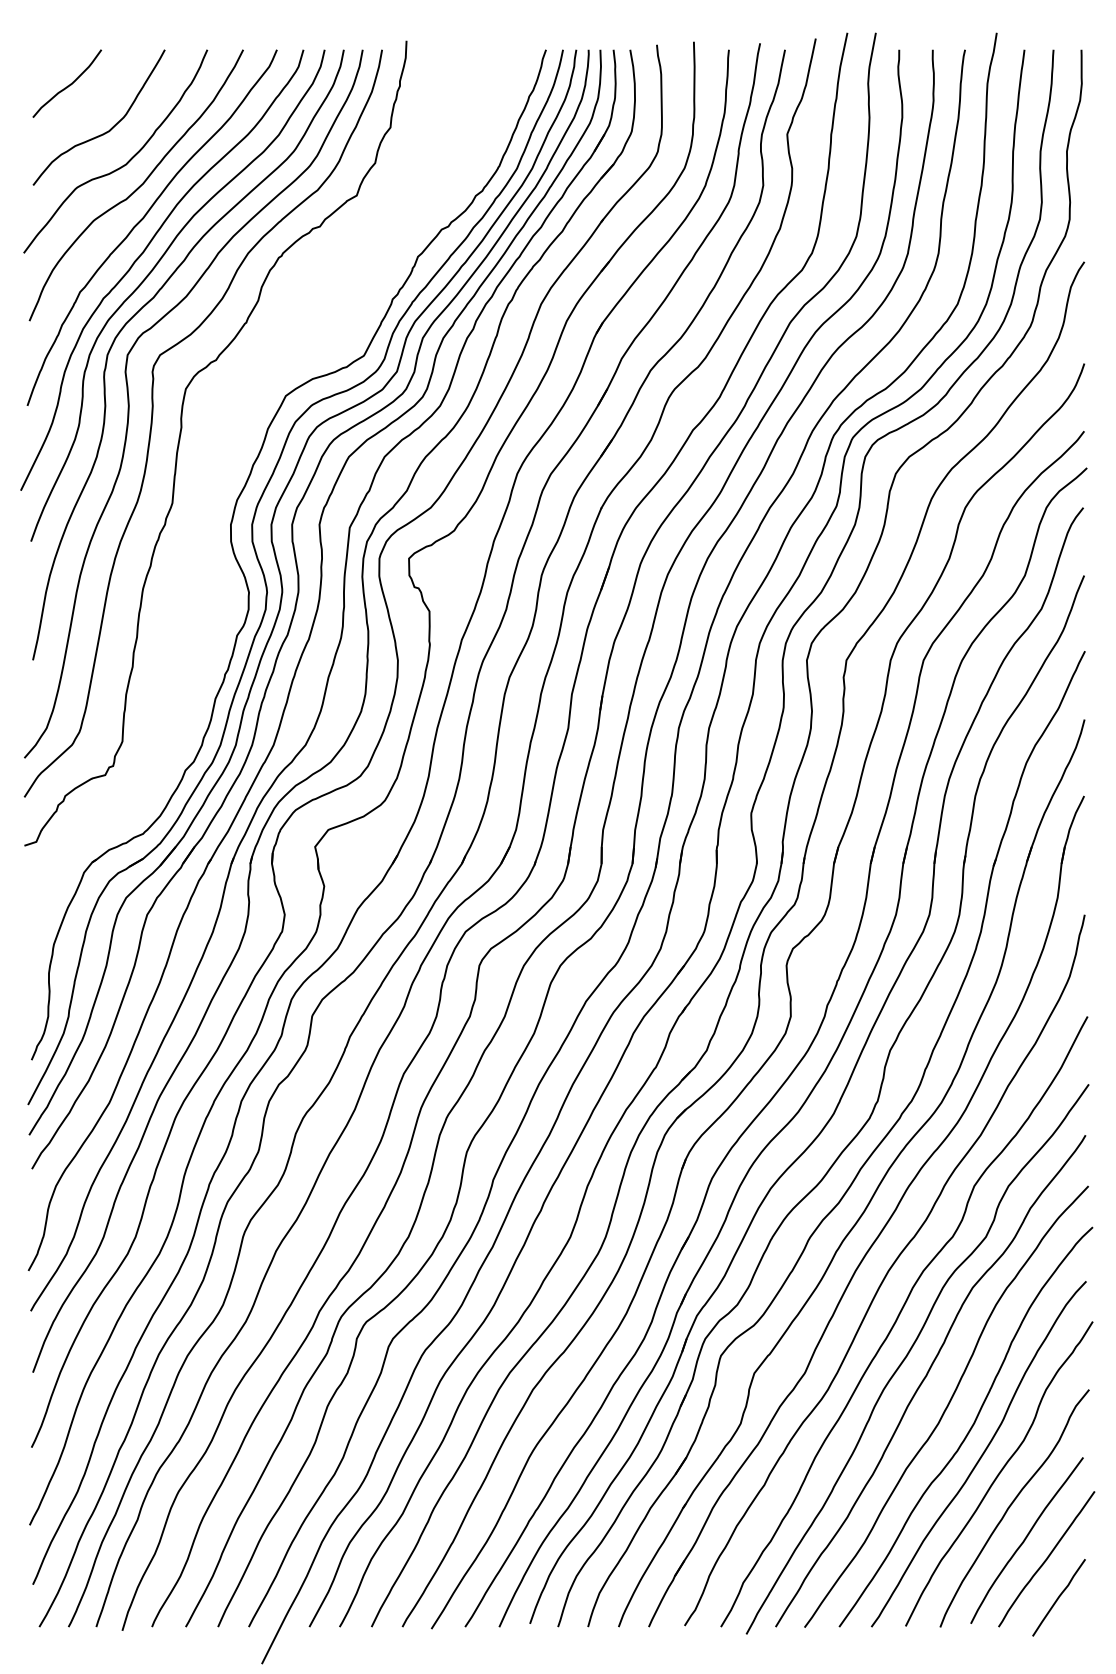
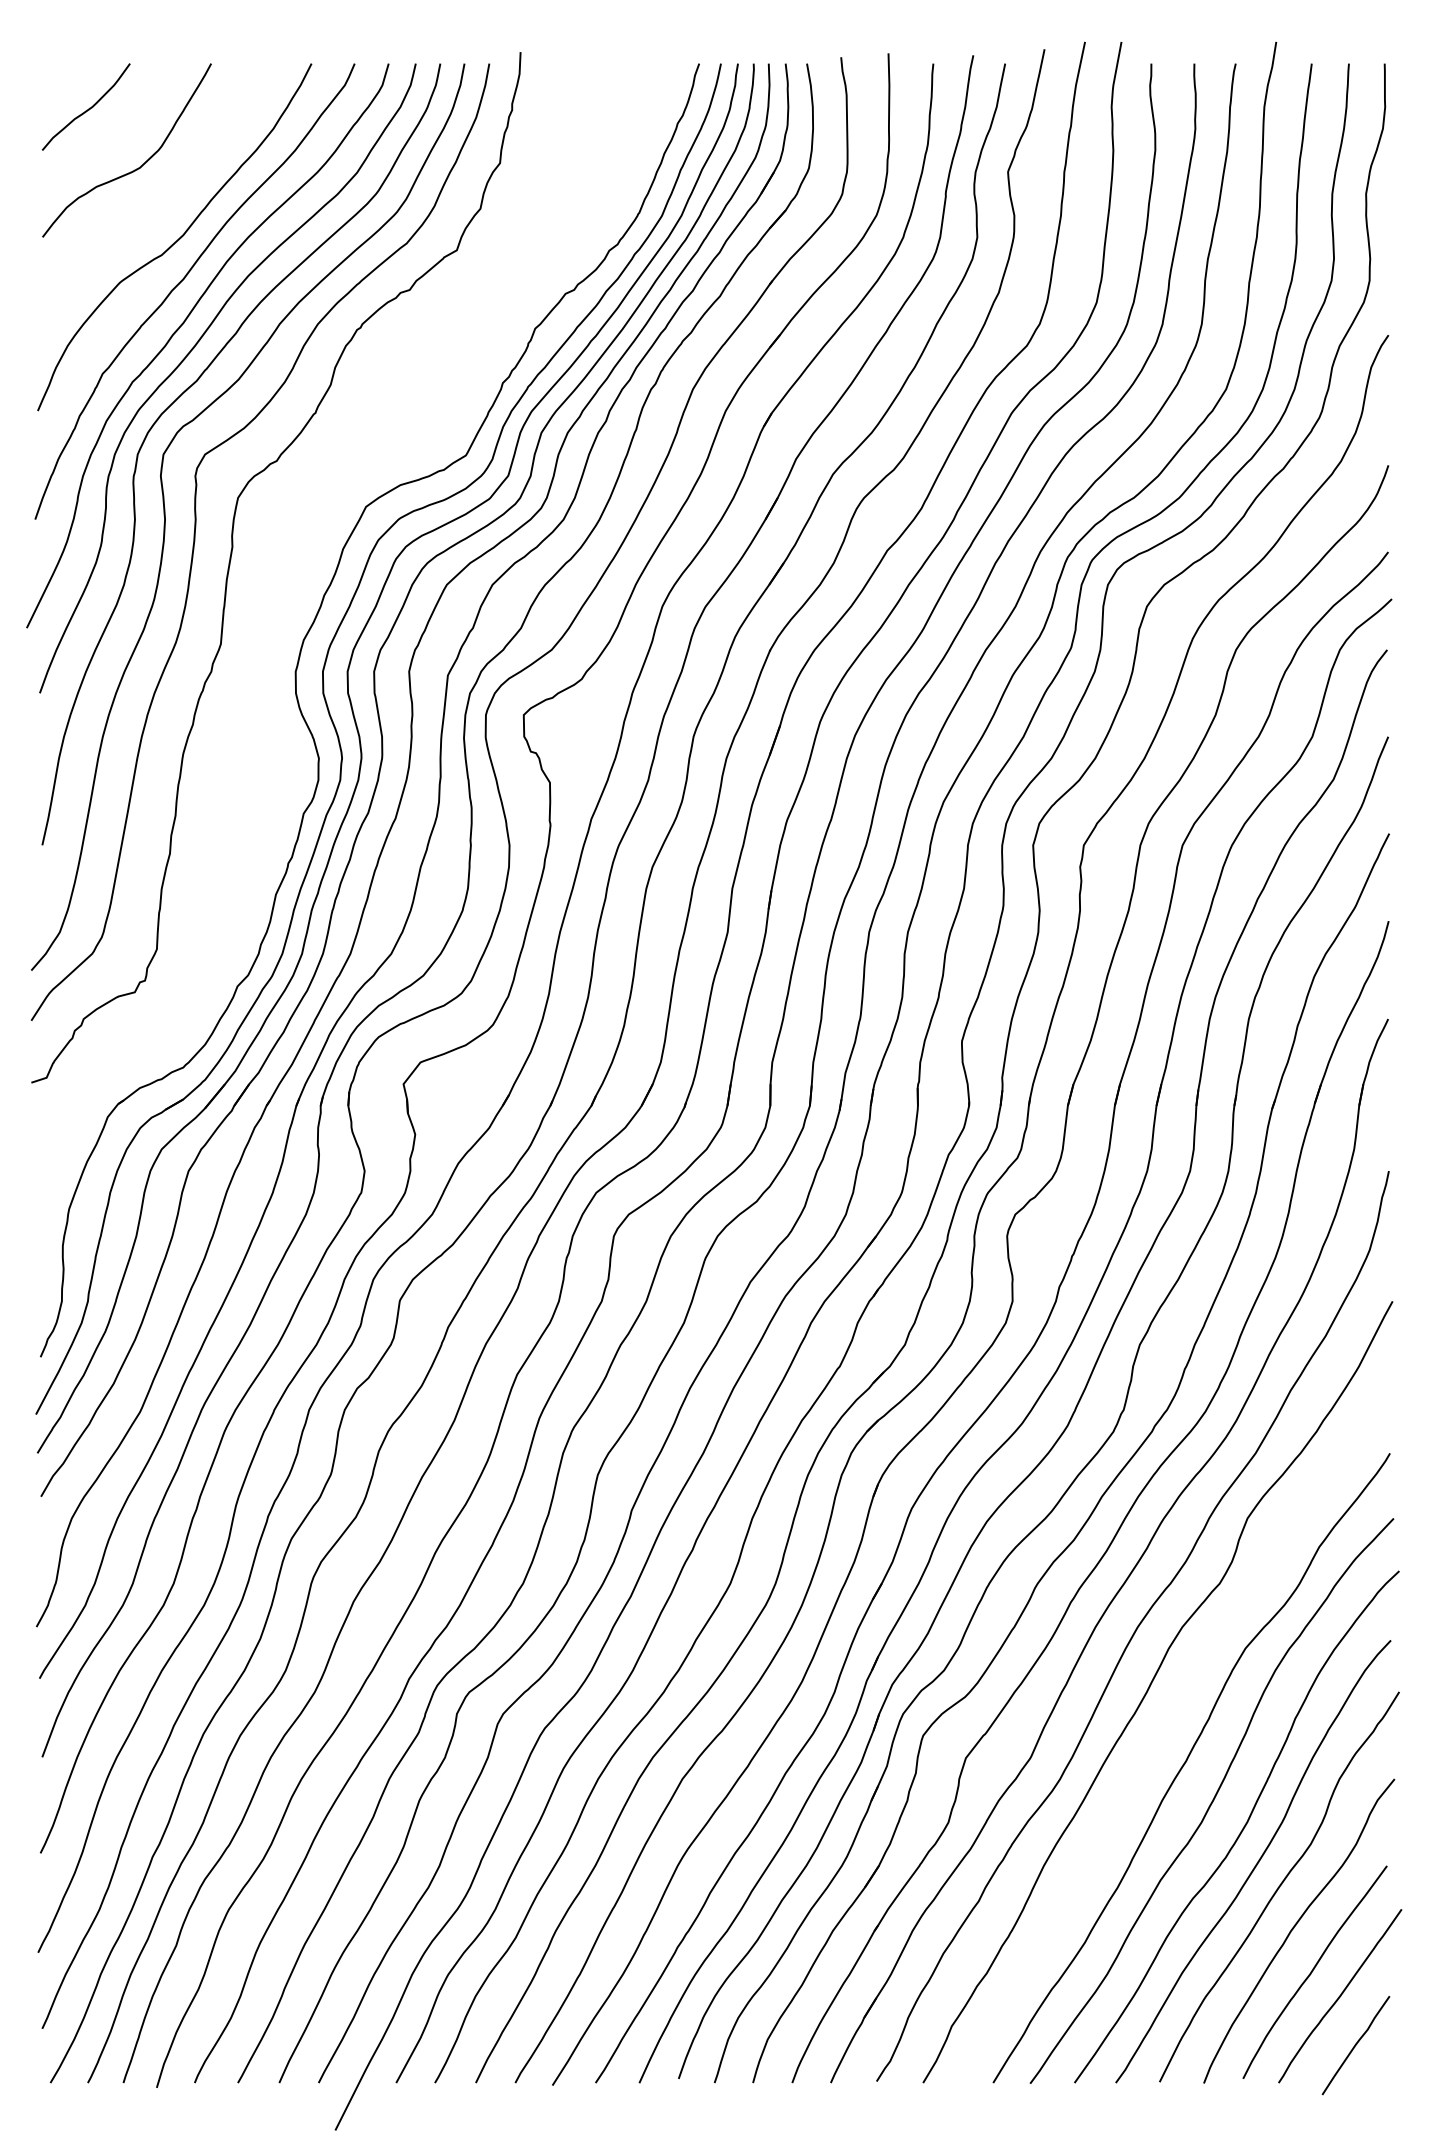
curve: (126, 162) -> (162, 207), removed
curve: (908, 1355) -> (1163, 1735), removed

